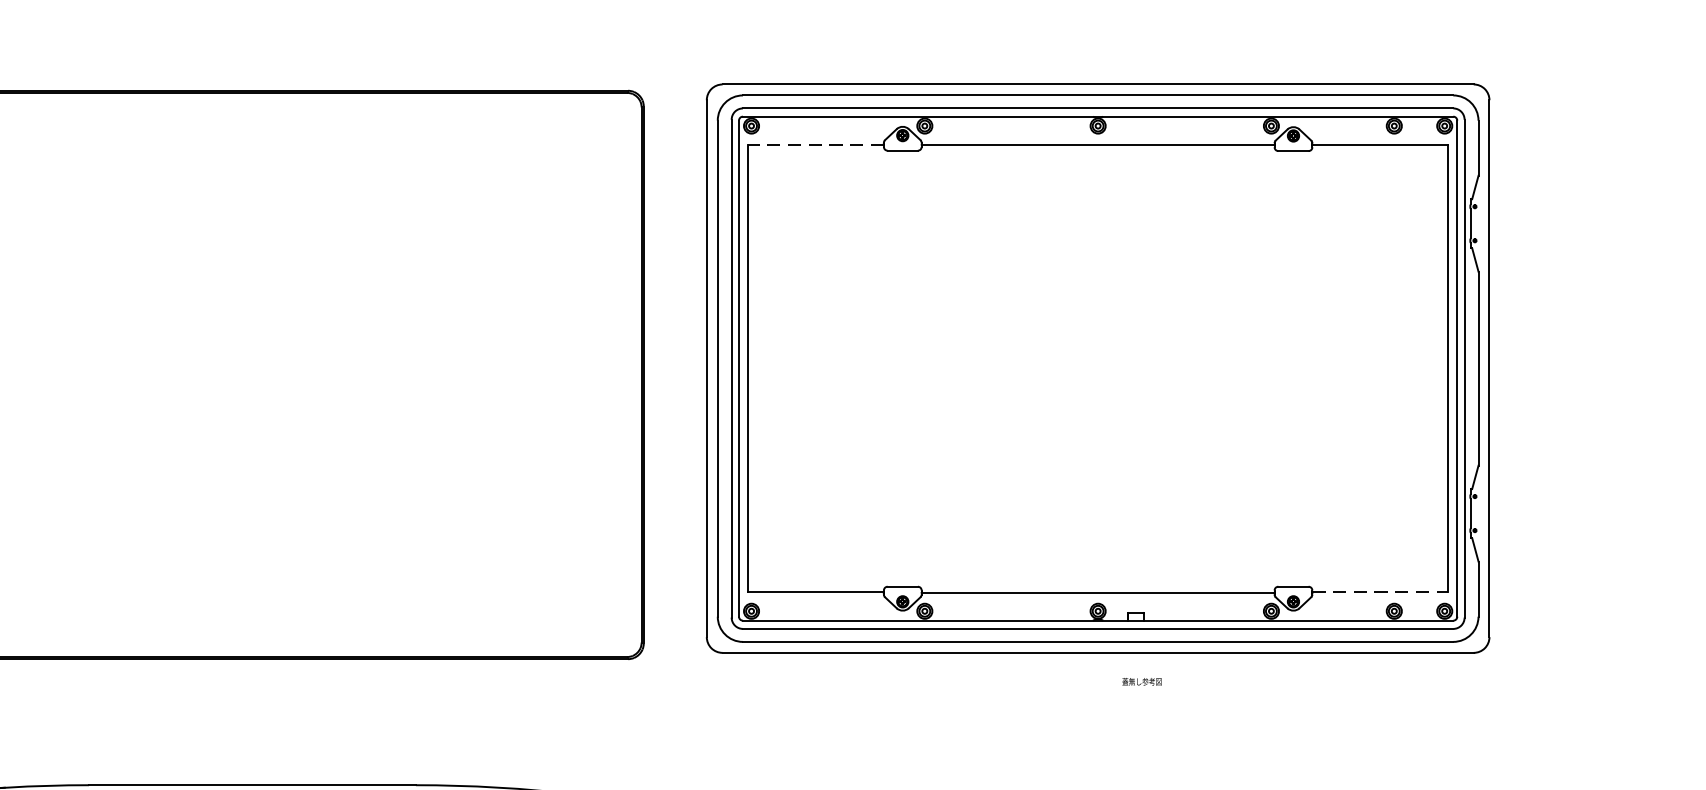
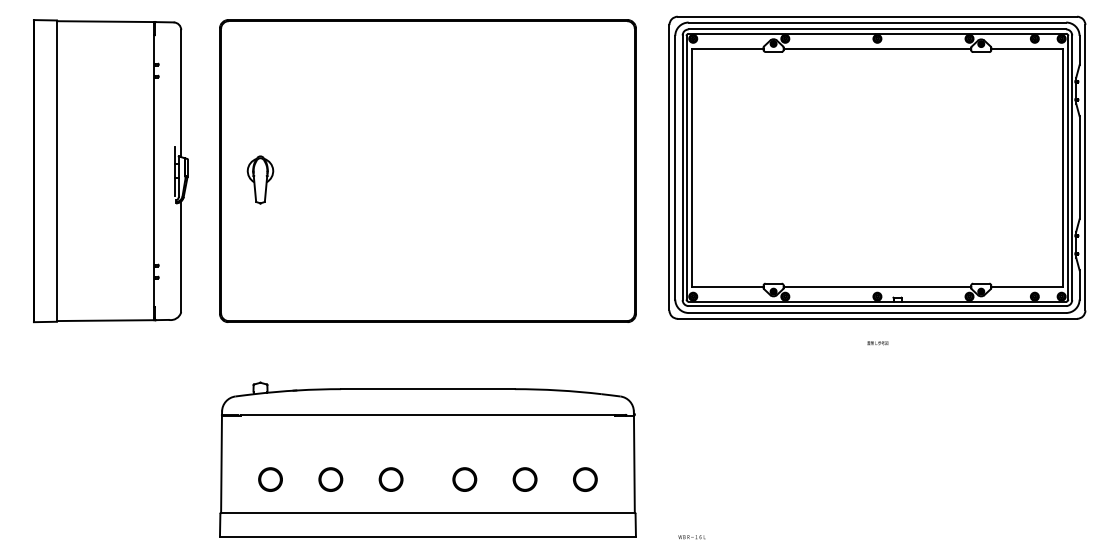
line: (816, 144) -> (727, 48), dashed -> solid
line: (1380, 592) -> (1027, 286), dashed -> solid
text: (1141, 682) -> (877, 343), moved

